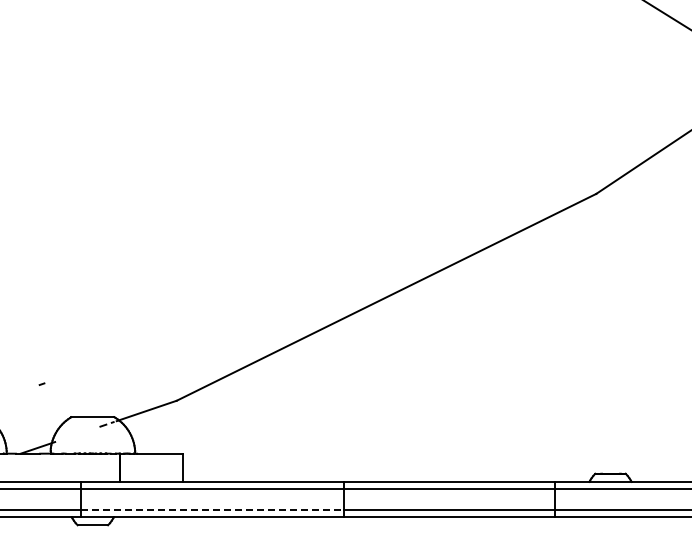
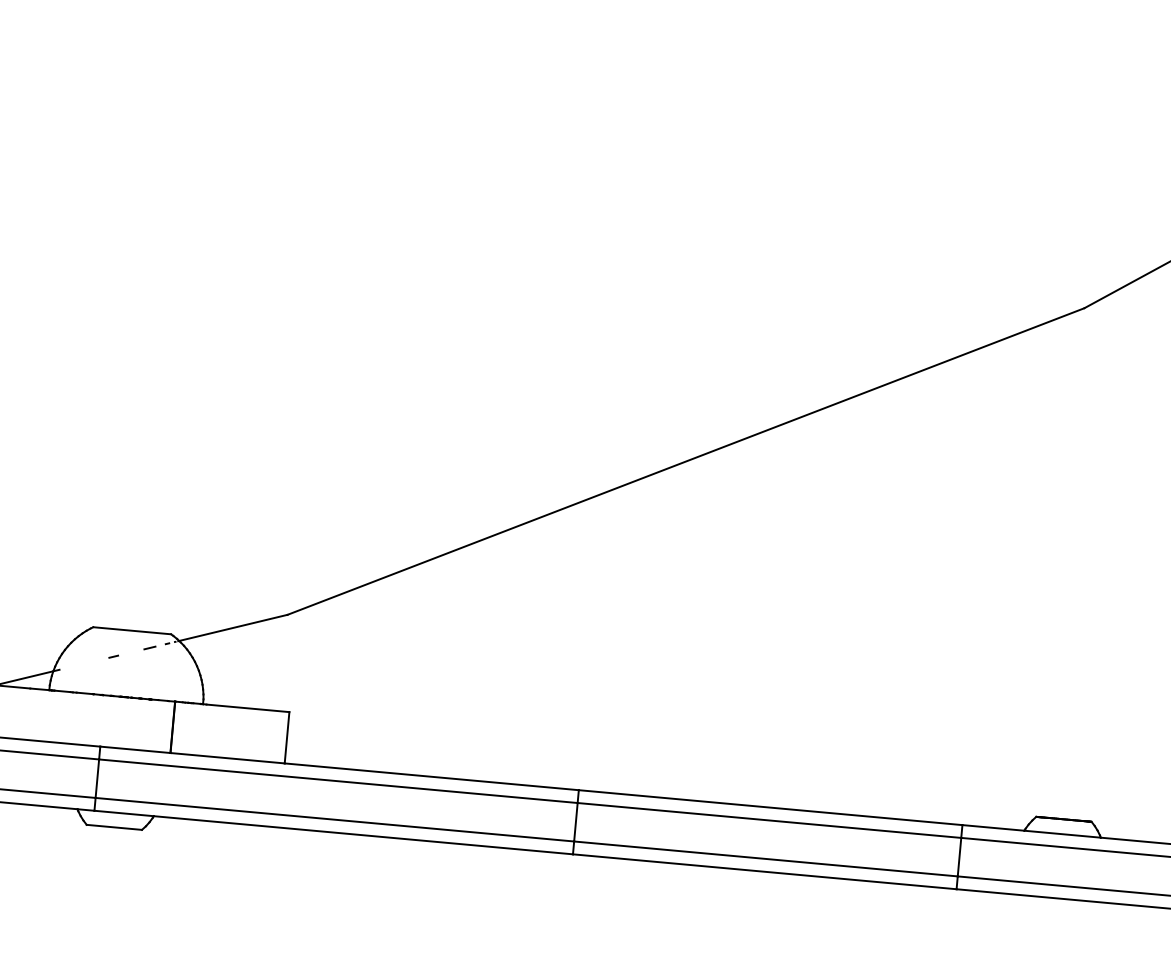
line: (41, 383) -> (112, 655), moved
line: (212, 510) -> (334, 820), dashed -> solid

